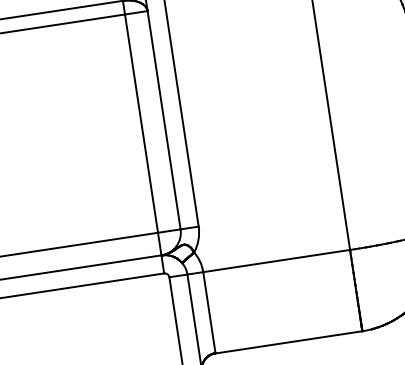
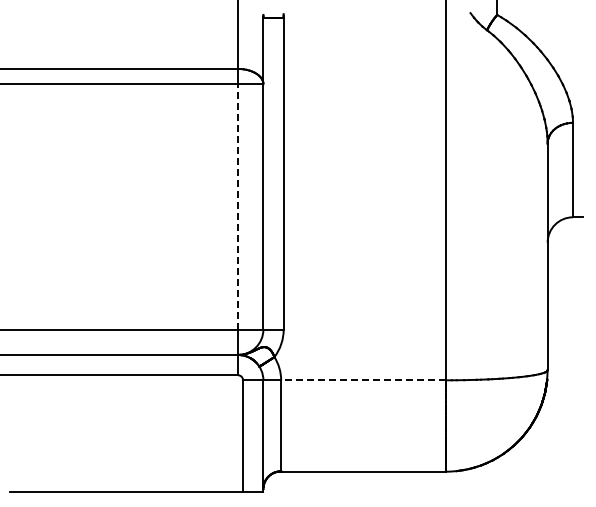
line: (141, 123) -> (238, 206), solid -> dashed
line: (276, 261) -> (363, 380), solid -> dashed

